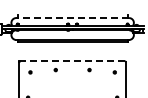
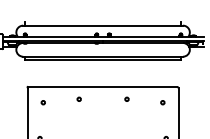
line: (72, 18) -> (102, 26), dashed -> solid
line: (72, 61) -> (102, 87), dashed -> solid

